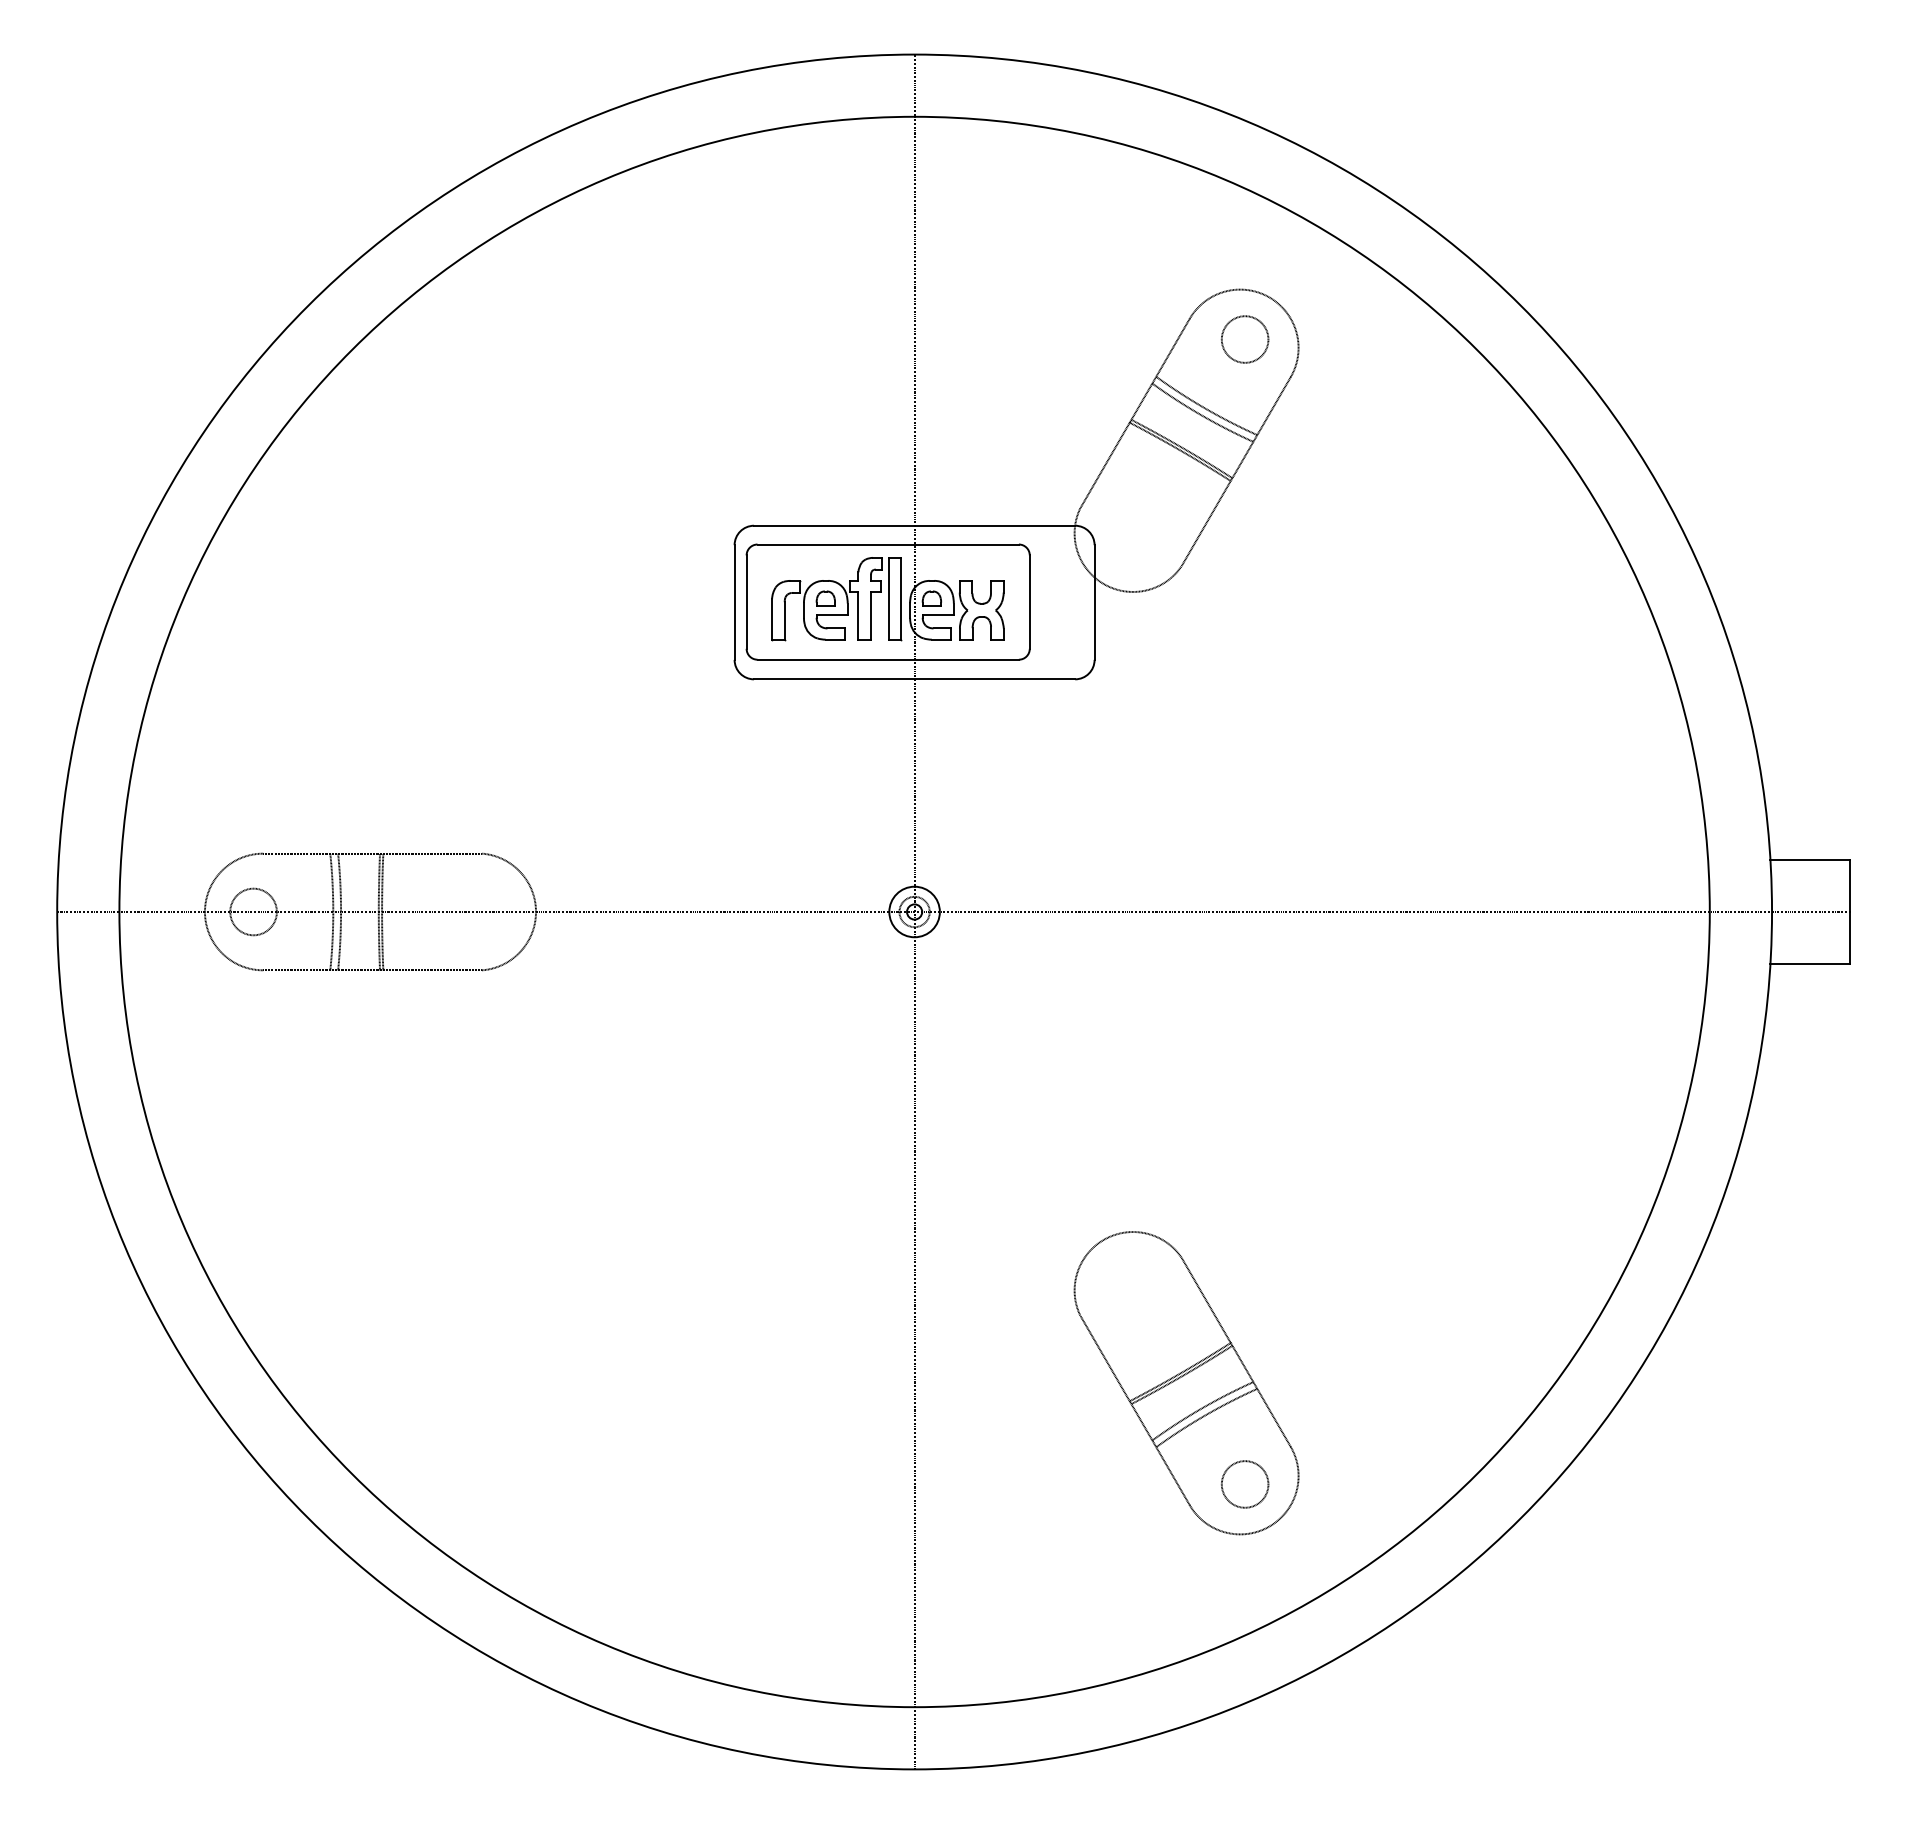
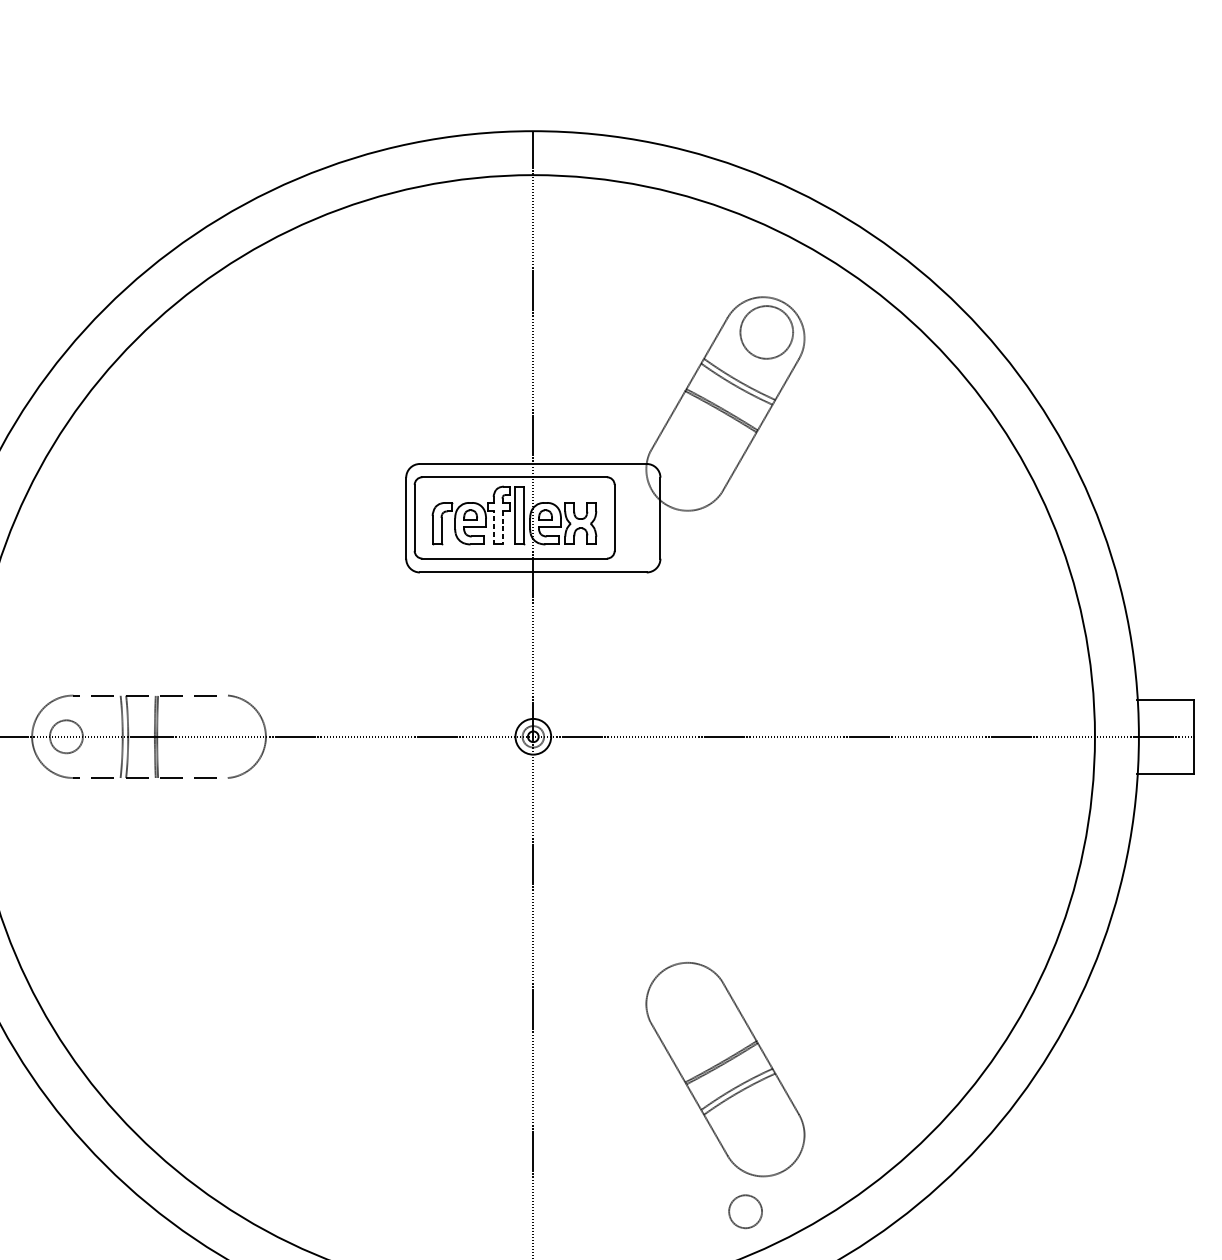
circle: (1244, 339) -> (766, 332), size x1.6
line: (858, 615) -> (493, 527), solid -> dashed
line: (871, 615) -> (502, 527), solid -> dashed
circle: (1245, 1484) -> (745, 1211), moved

